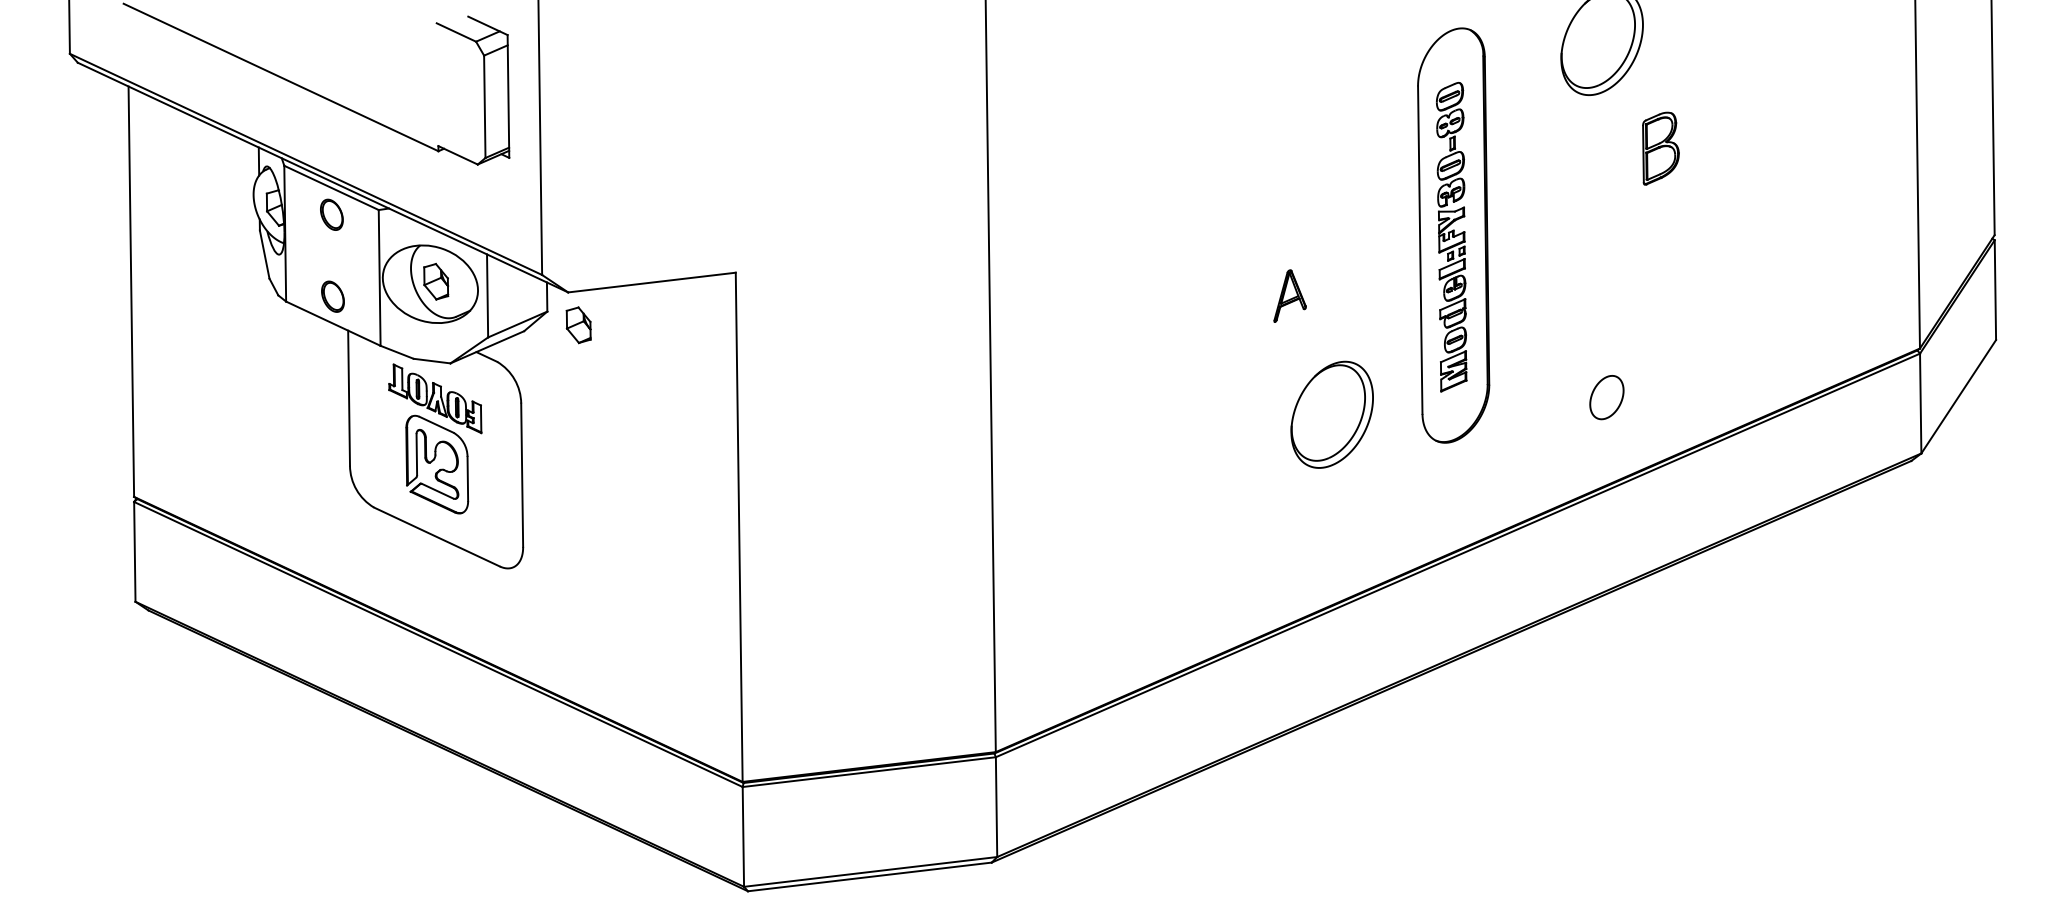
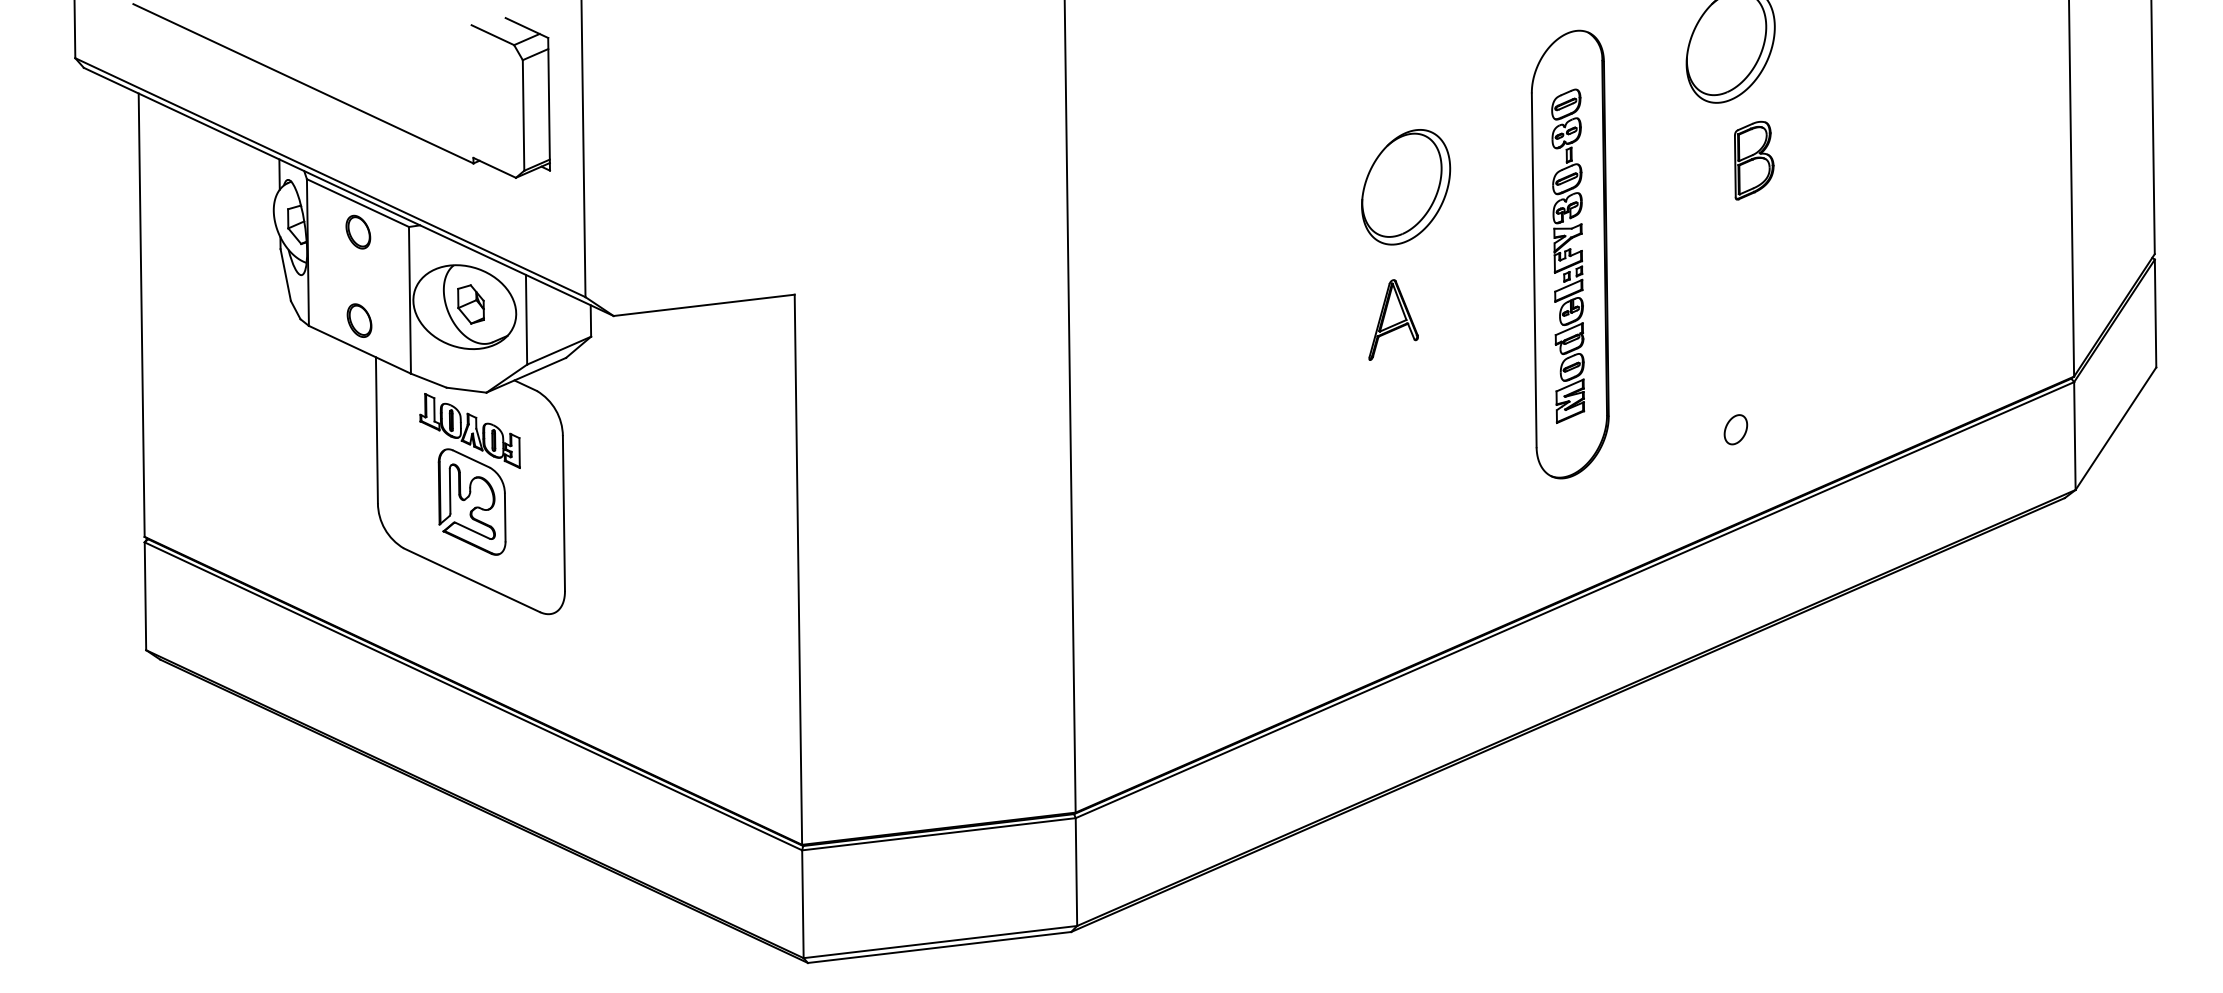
part: (1661, 148) -> (1754, 160), moved
part: (1290, 295) -> (1393, 319), size x1.43
part: (578, 325) -> (624, 351), removed
part: (1606, 397) -> (1735, 429), size x0.62
part: (1332, 415) -> (1406, 187), moved

